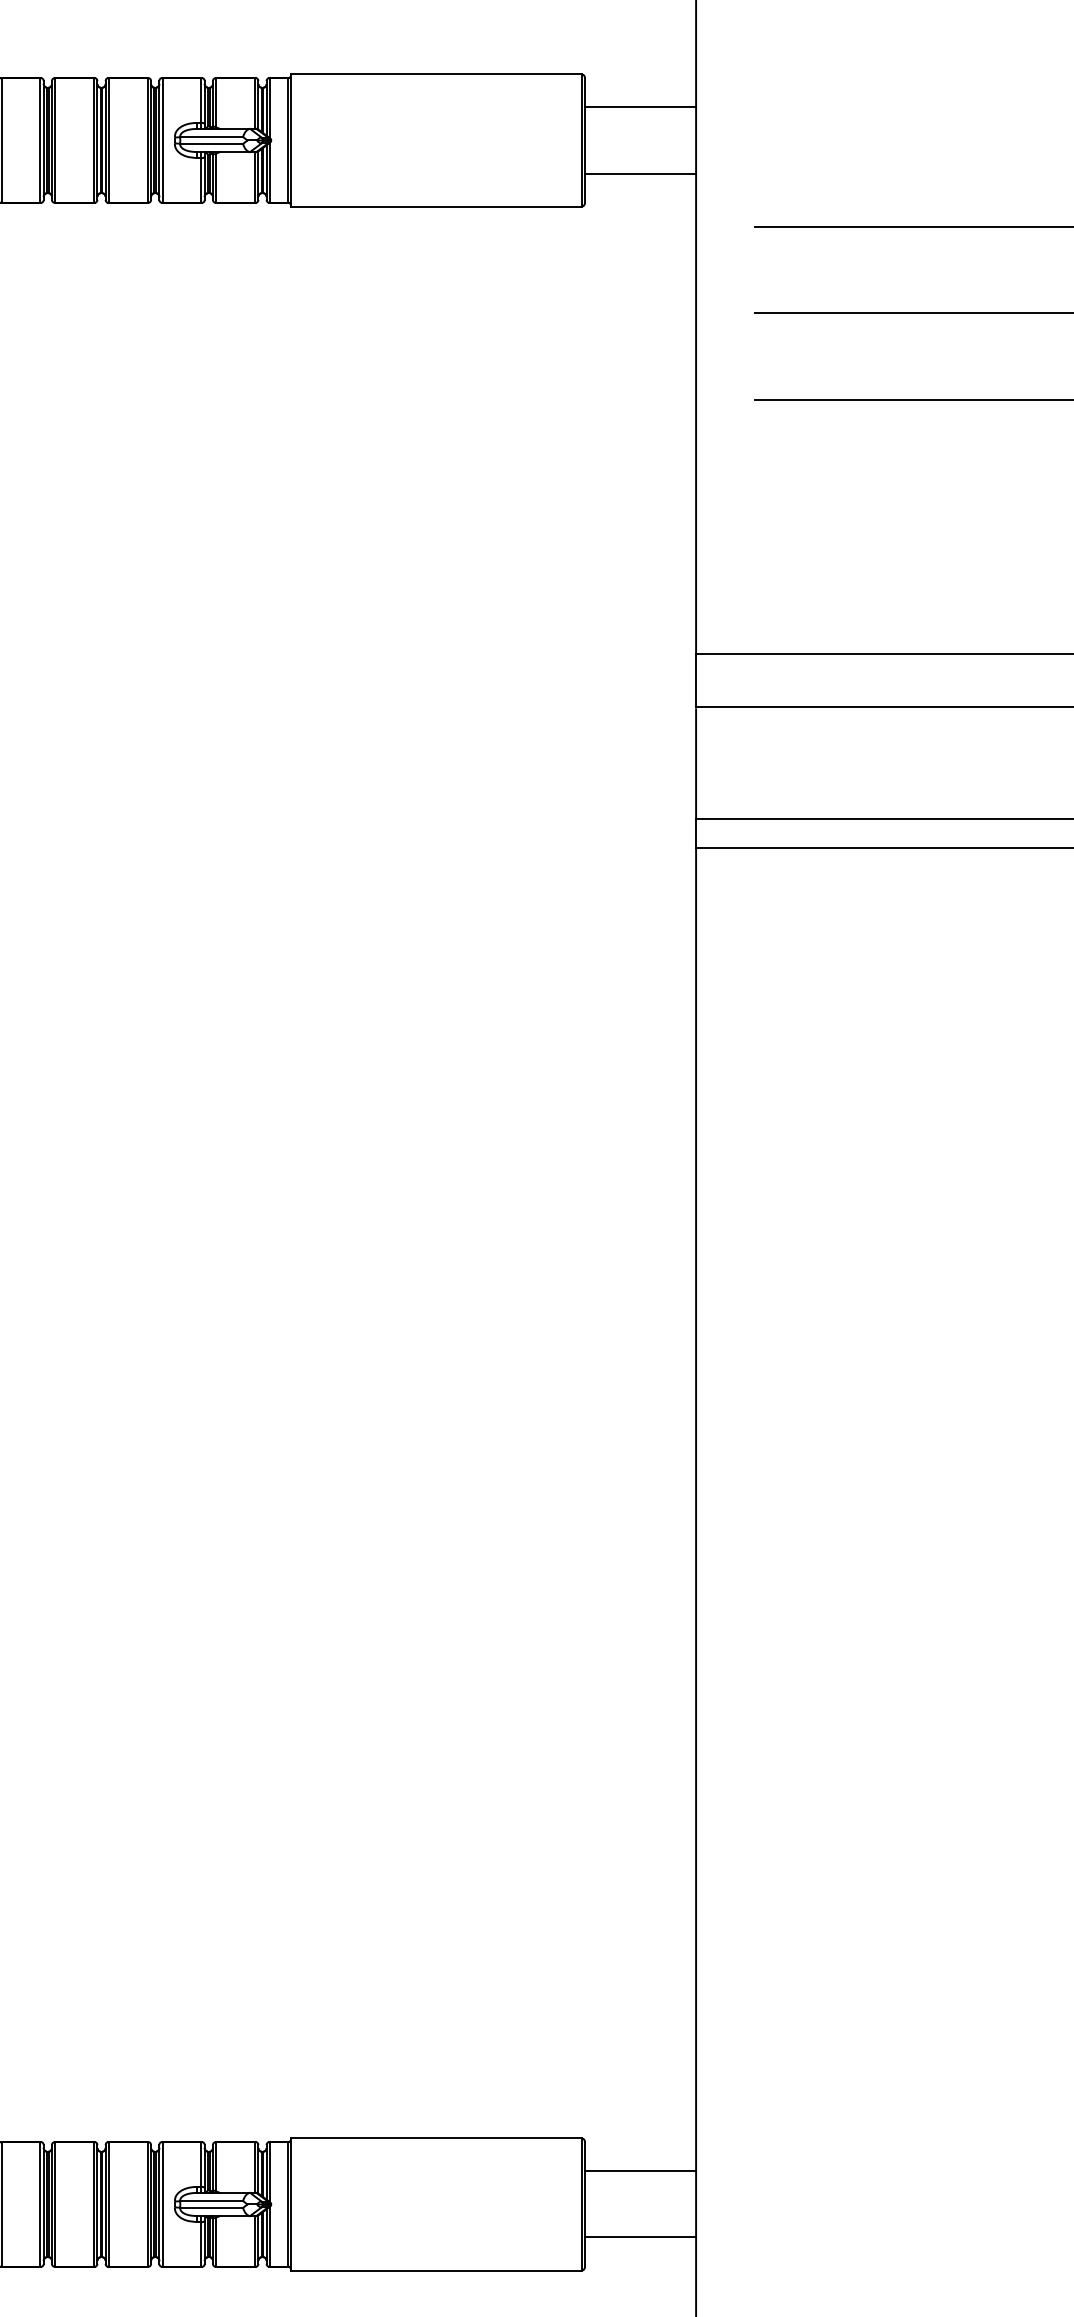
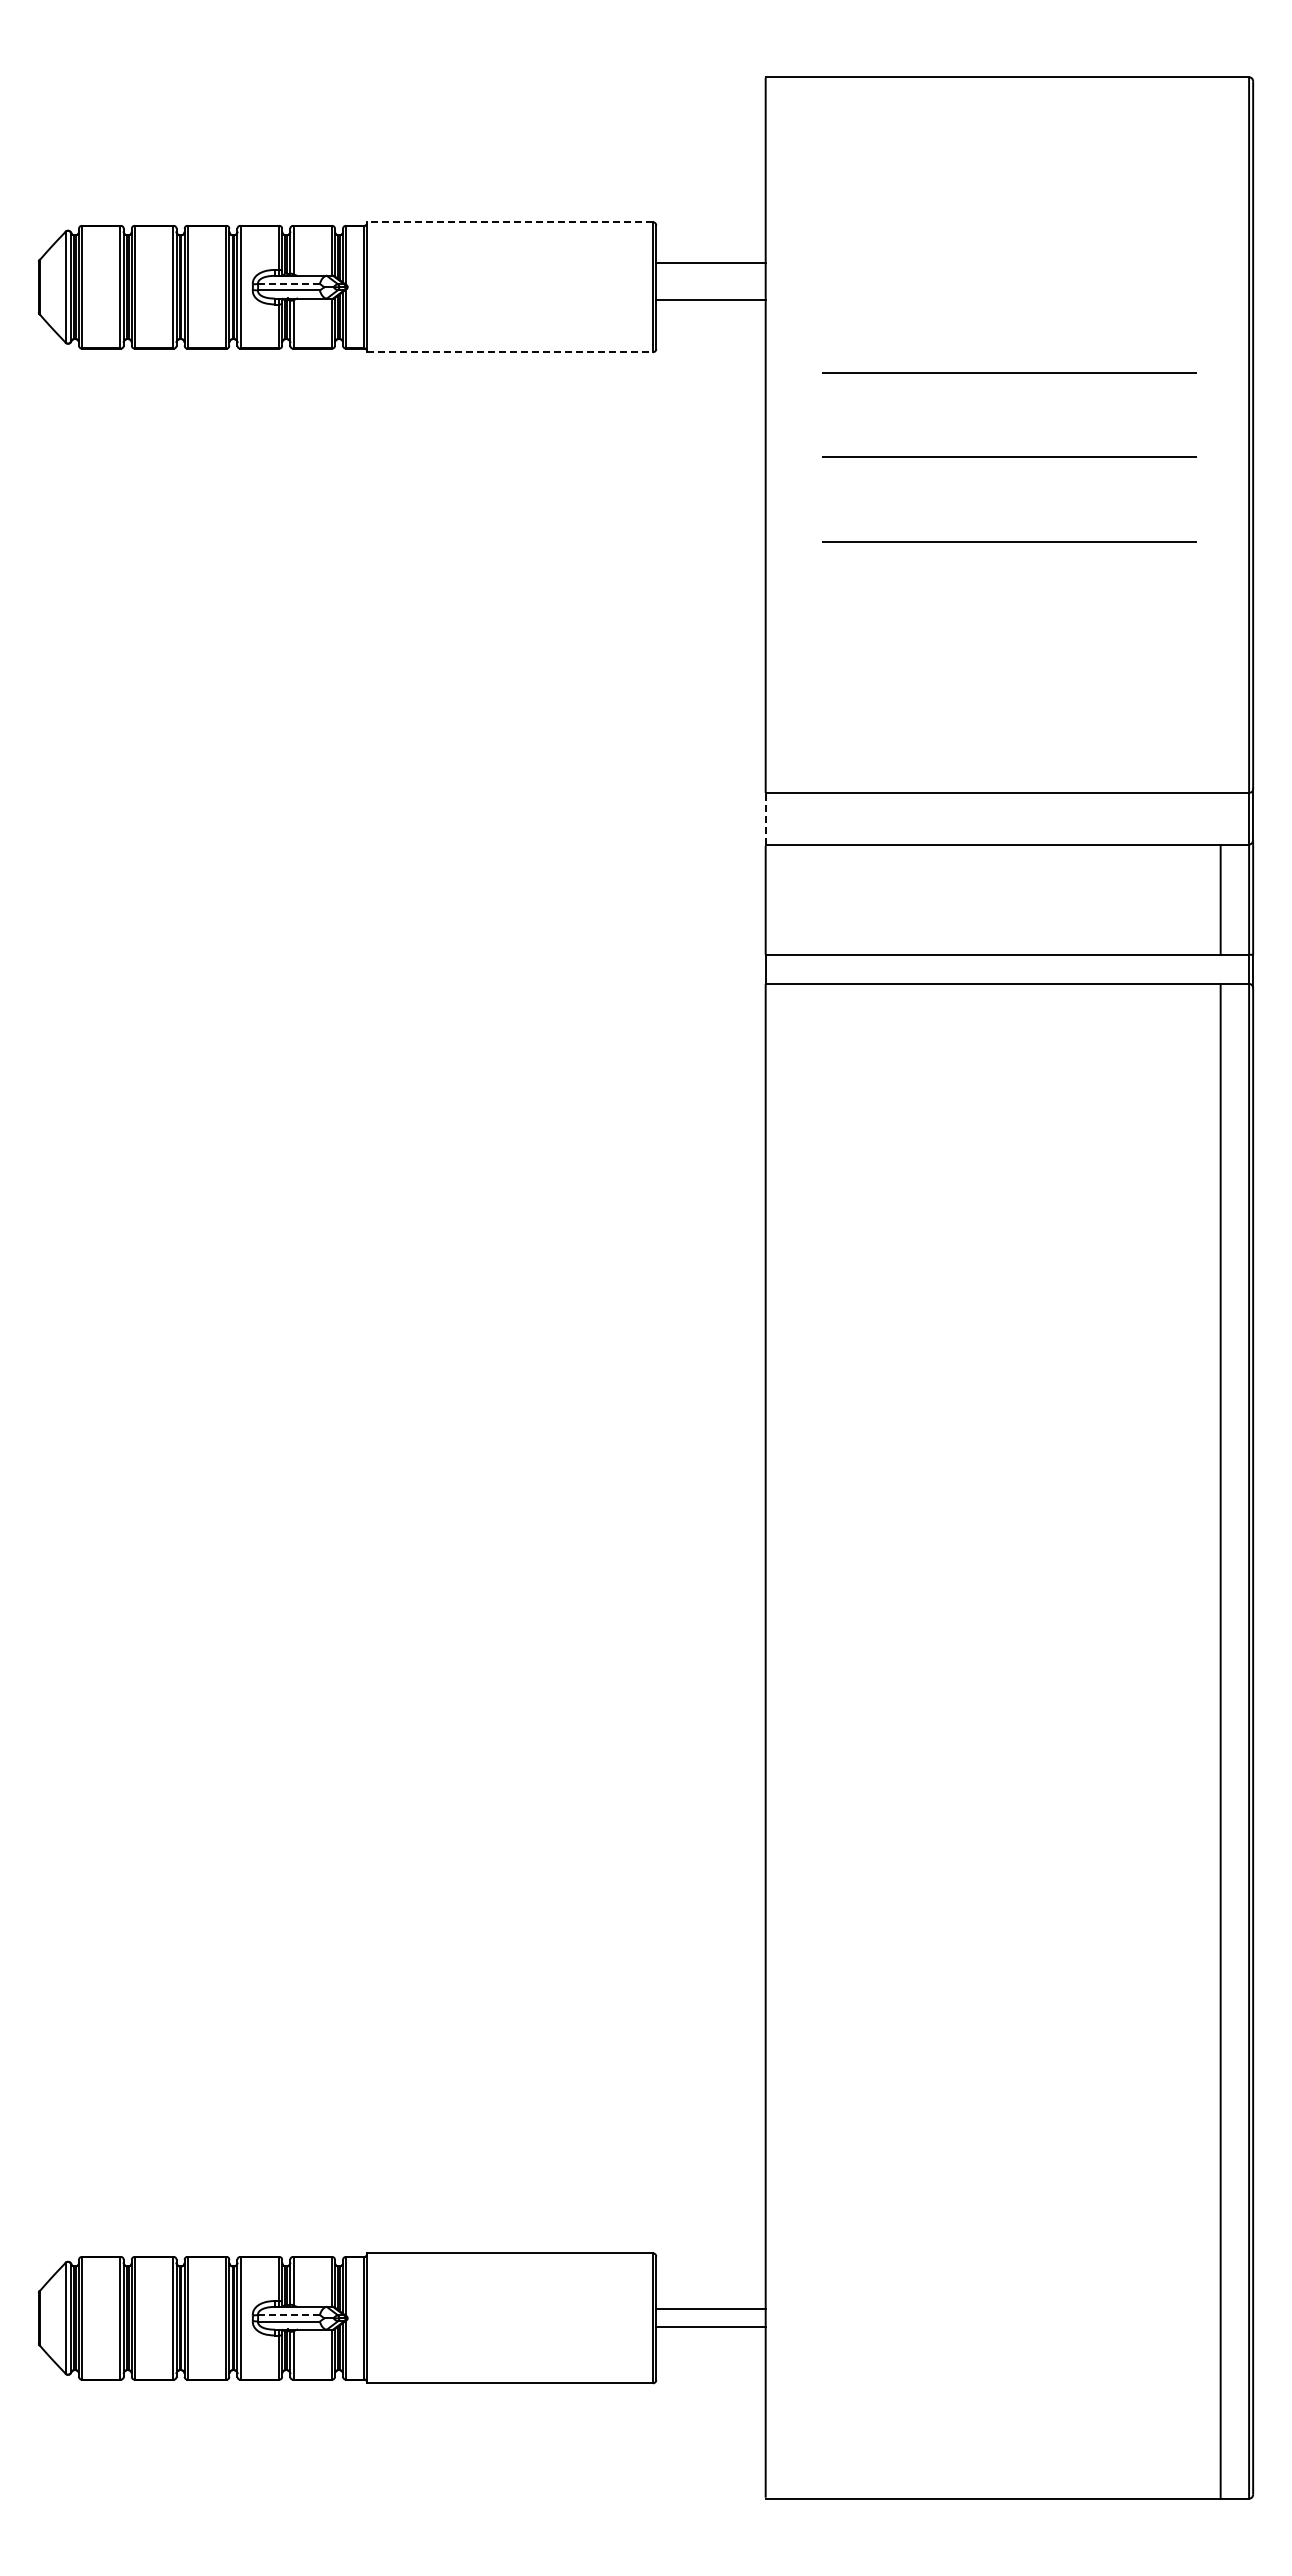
line: (436, 74) -> (510, 222), solid -> dashed
line: (640, 107) -> (710, 299), moved
line: (212, 136) -> (289, 283), solid -> dashed
line: (640, 173) -> (710, 262), moved
line: (436, 206) -> (510, 352), solid -> dashed
line: (695, 680) -> (765, 818), solid -> dashed
line: (640, 2171) -> (710, 2326), moved
line: (212, 2201) -> (289, 2315), solid -> dashed
line: (640, 2237) -> (710, 2308), moved

